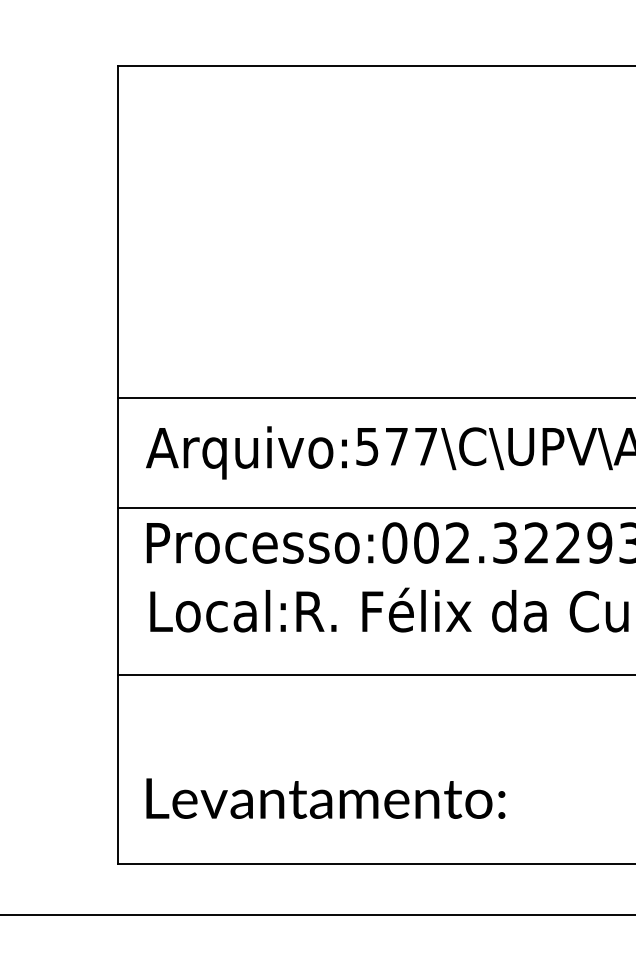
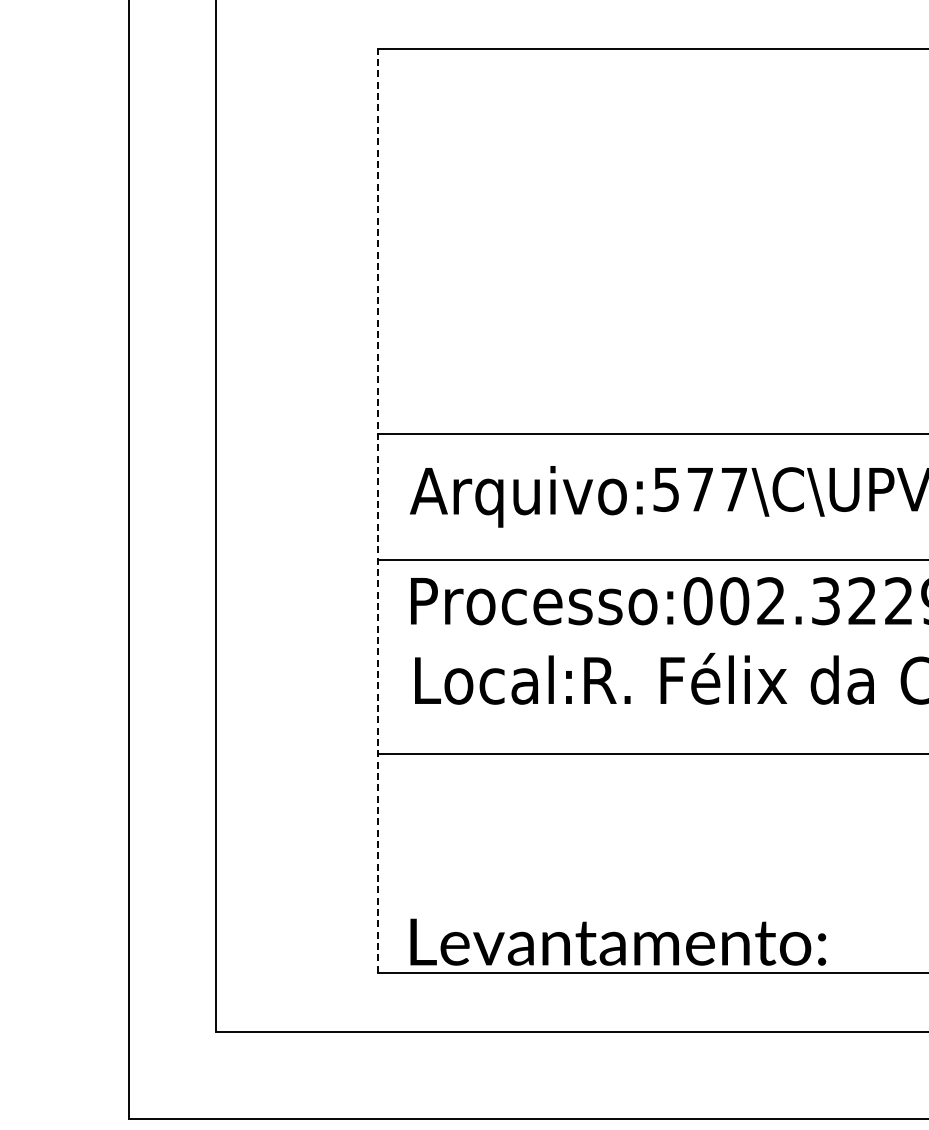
line: (117, 465) -> (377, 511), solid -> dashed
text: (326, 798) -> (618, 941), moved

